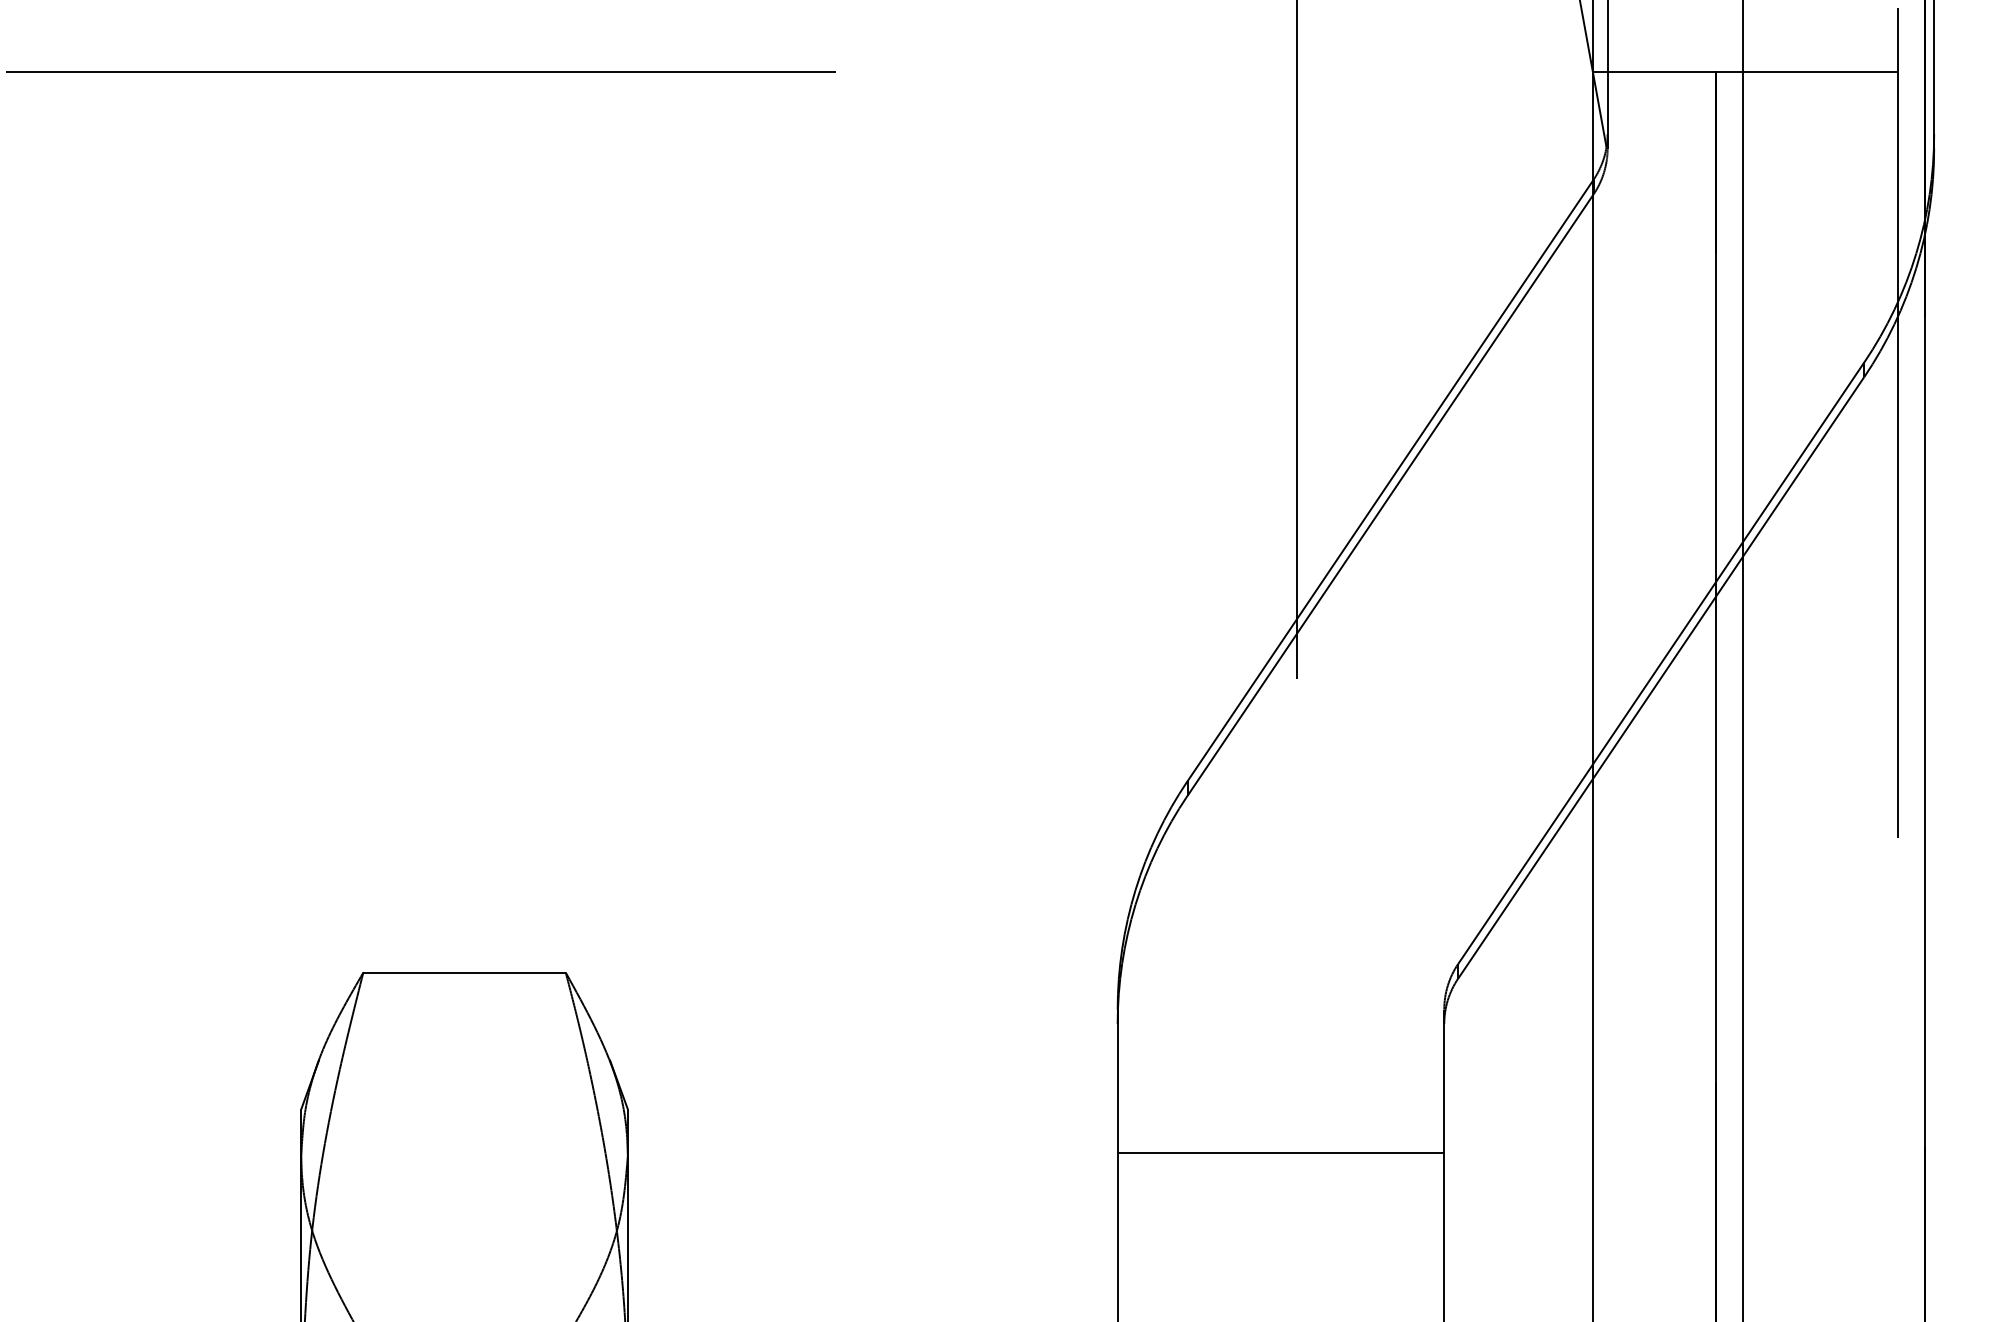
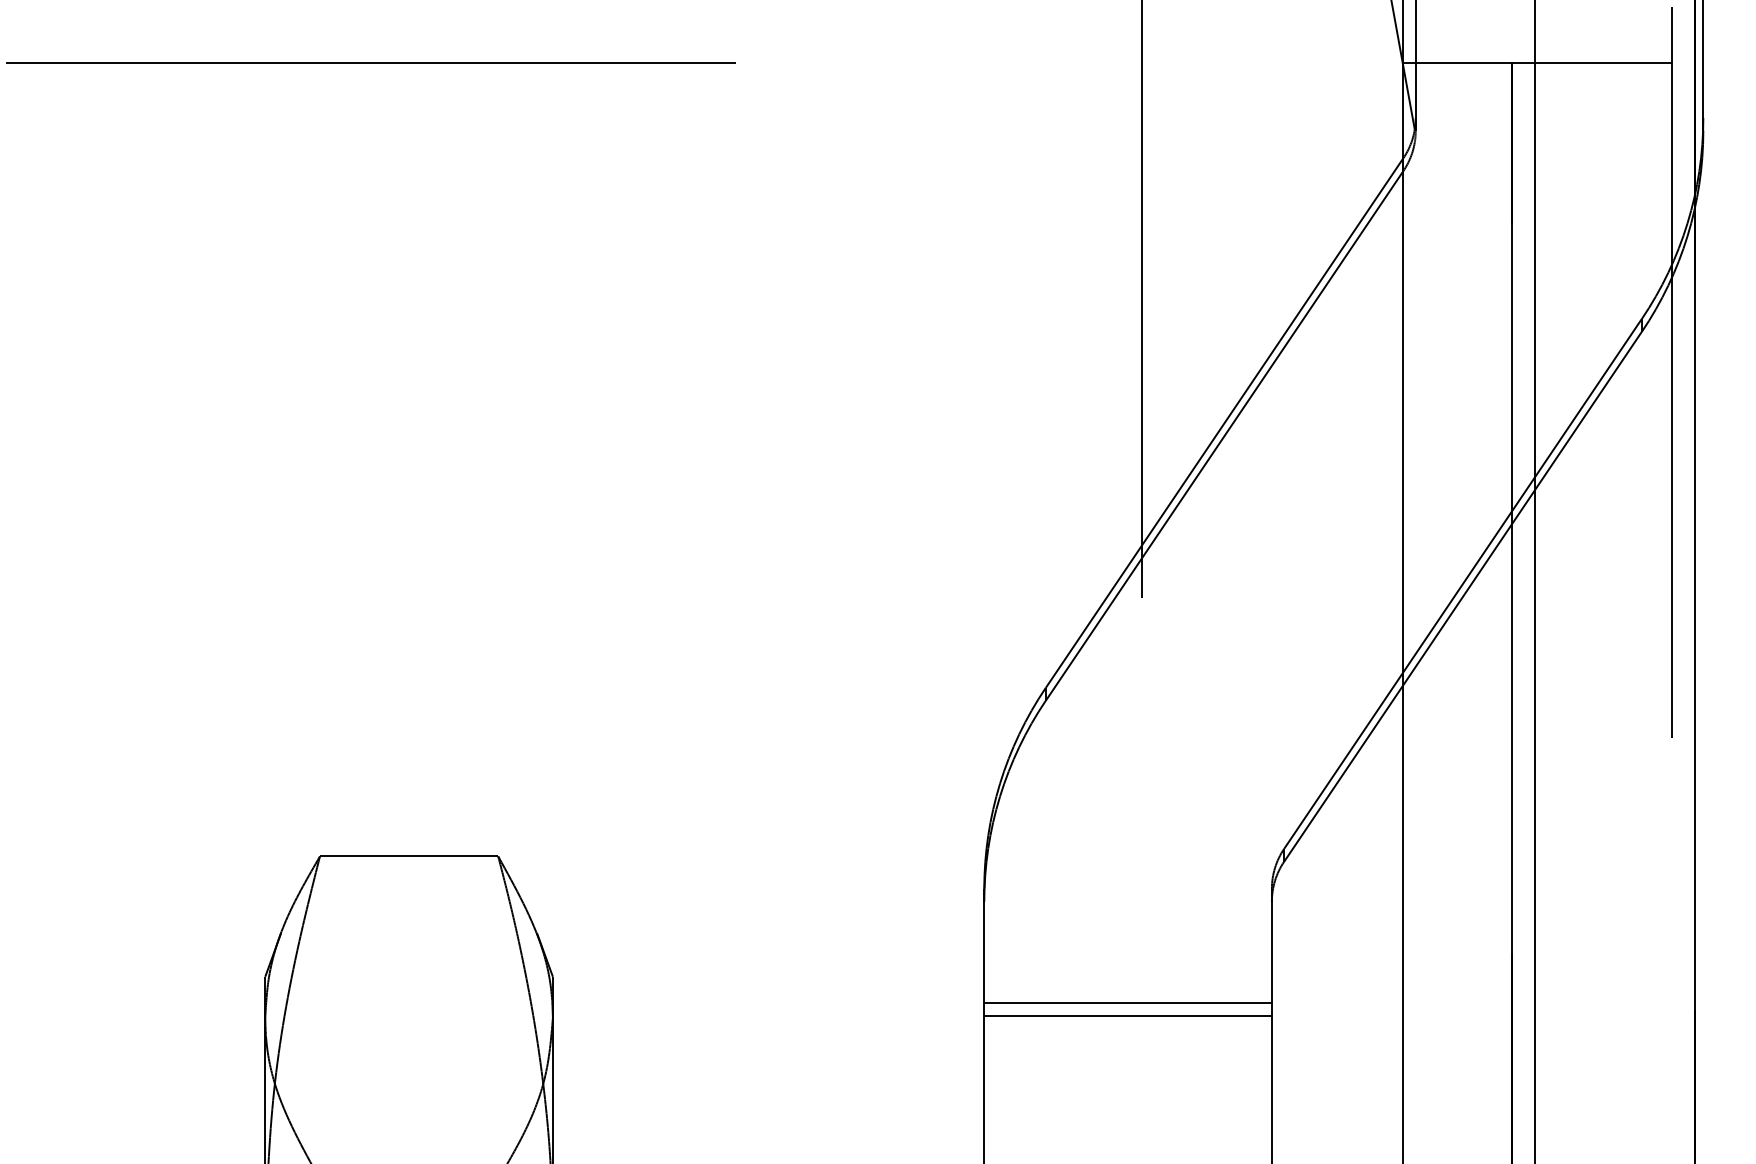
line: (1280, 1138) -> (1127, 1002), added

